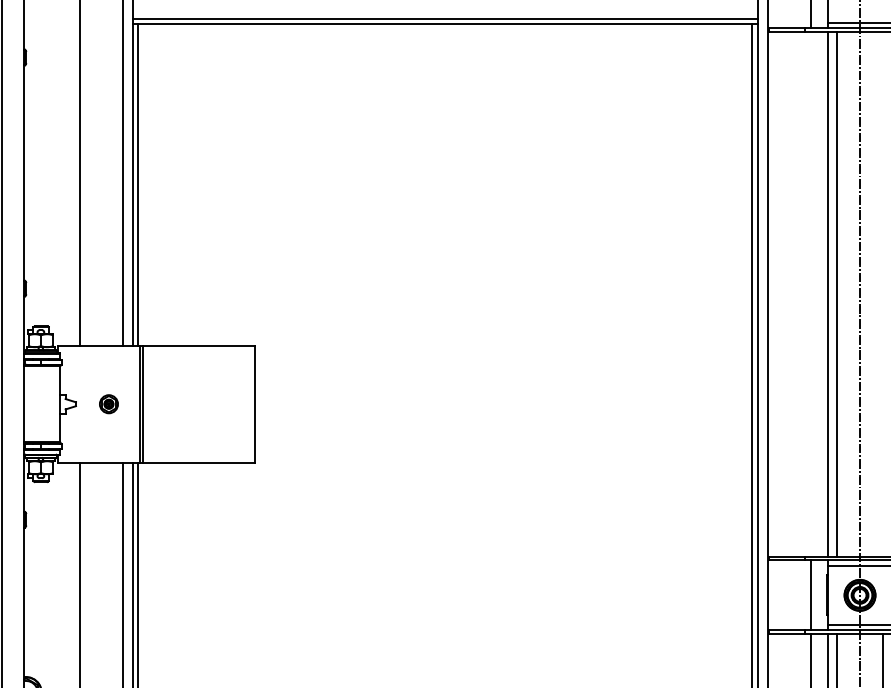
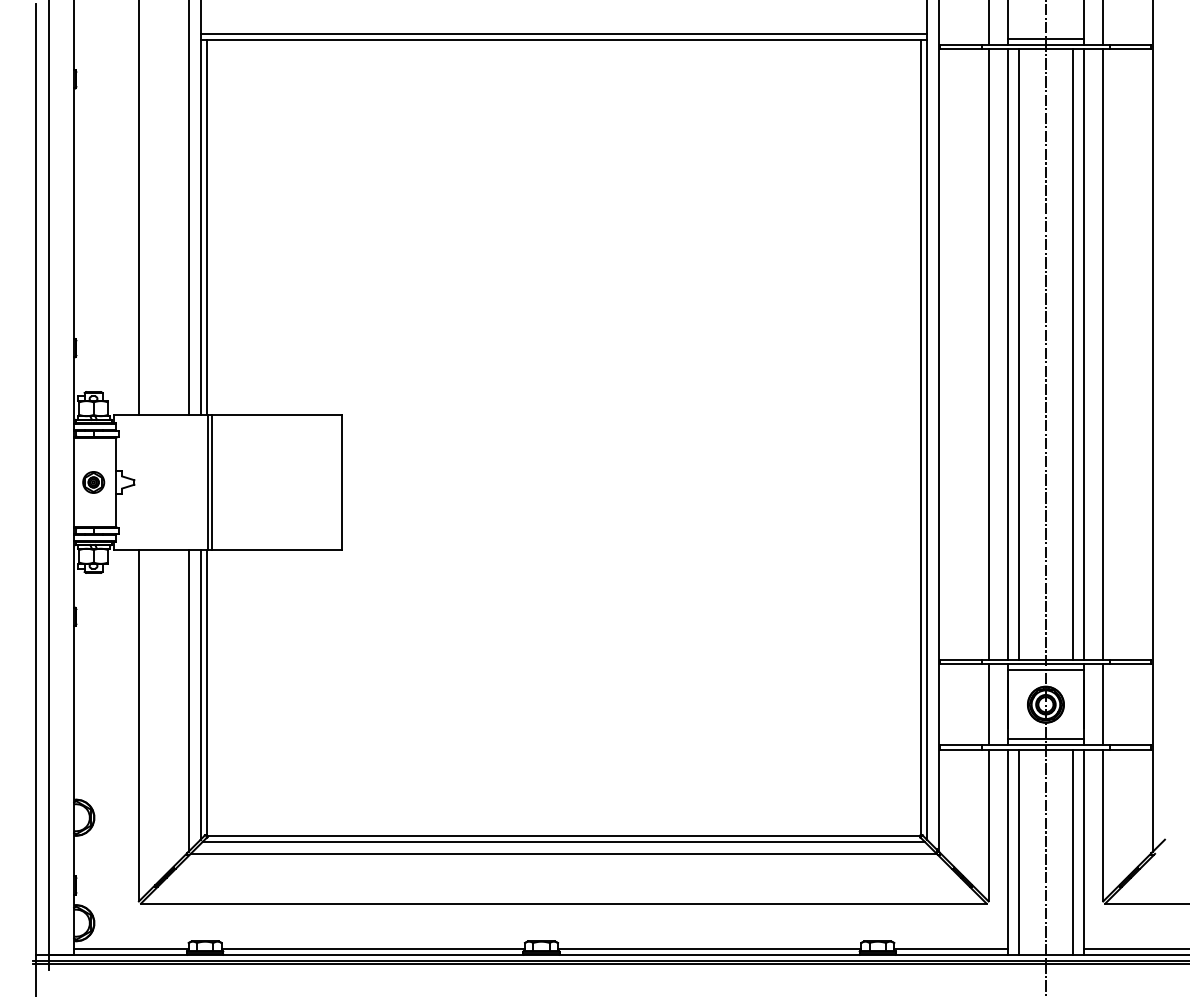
line: (810, 294) -> (988, 354), added
line: (883, 294) -> (1073, 354), added
part: (108, 404) -> (93, 482), moved

